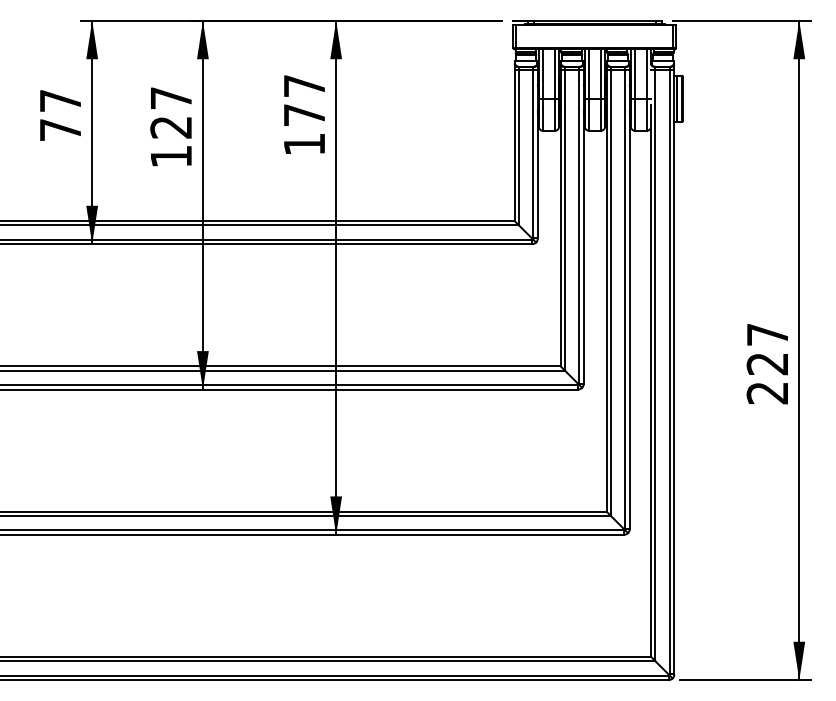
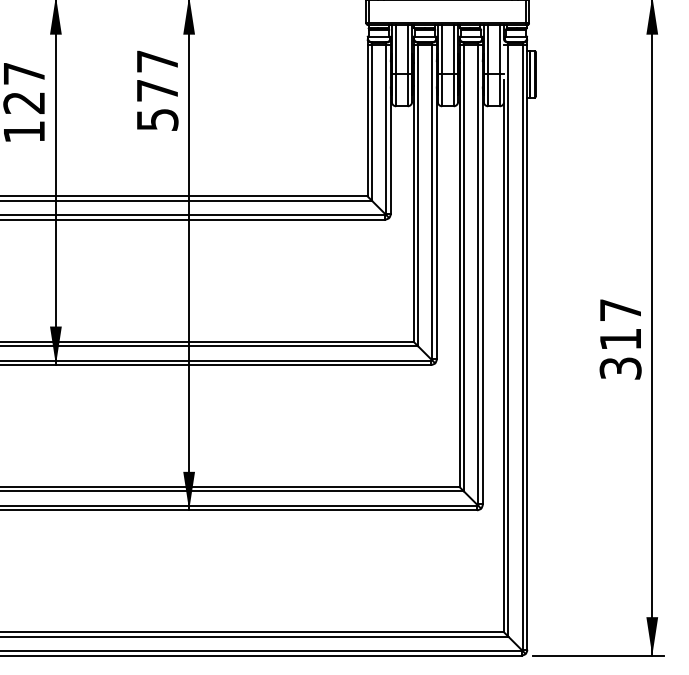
text: (304, 144) -> (157, 119), 177 -> 577
text: (767, 378) -> (620, 353), 227 -> 317

